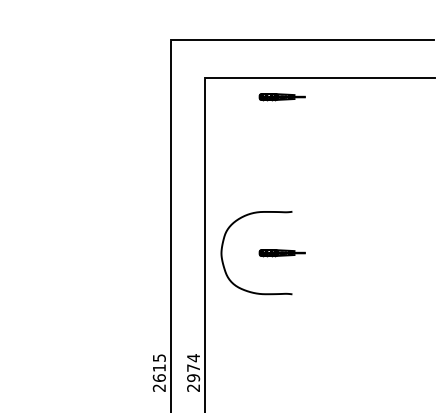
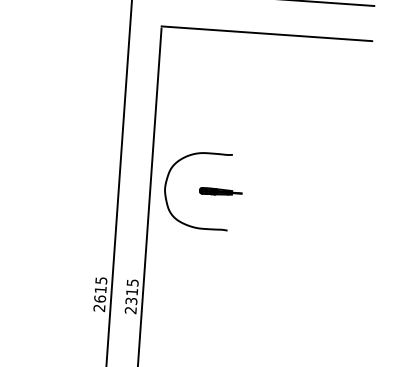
part: (281, 97) -> (230, 49), removed
text: (193, 368) -> (132, 292), 2974 -> 2315

